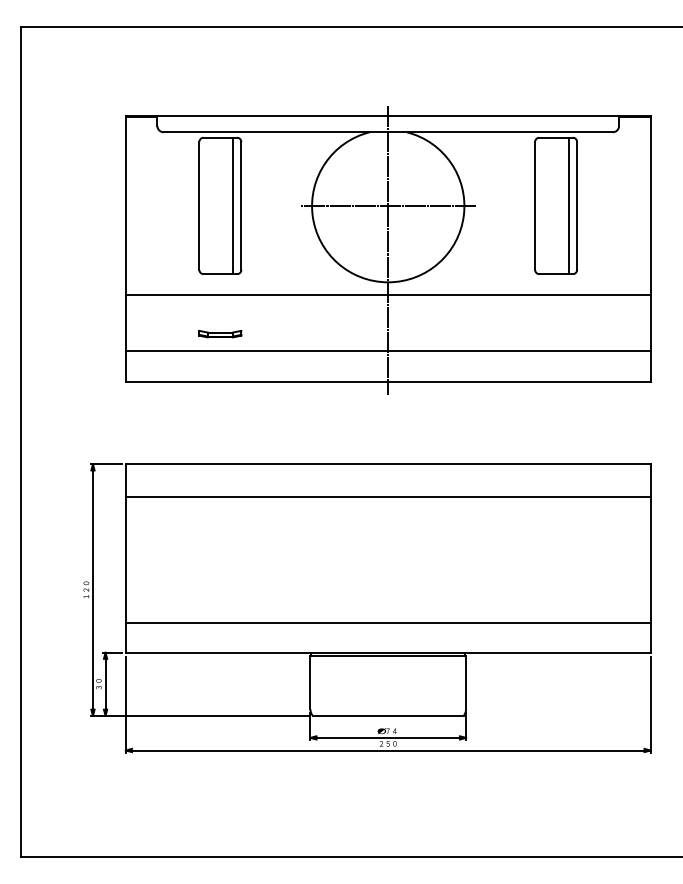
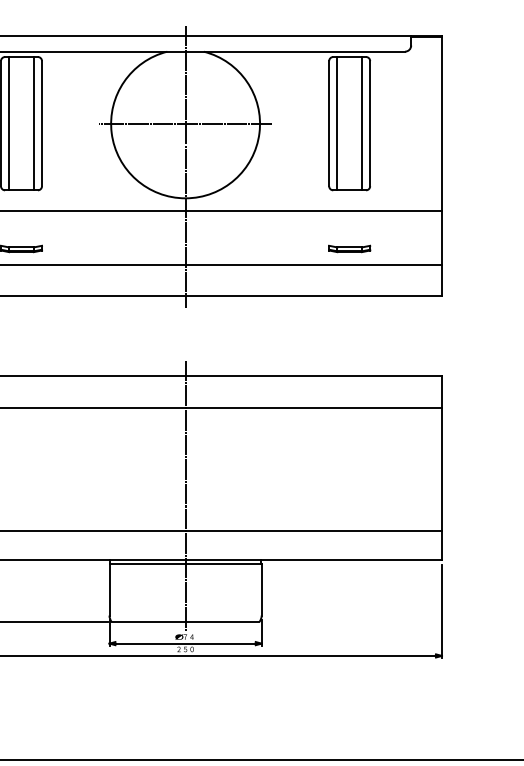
line: (207, 205) -> (8, 123), added
line: (543, 205) -> (337, 123), added
part: (556, 333) -> (350, 248), added
line: (388, 587) -> (185, 496), added

